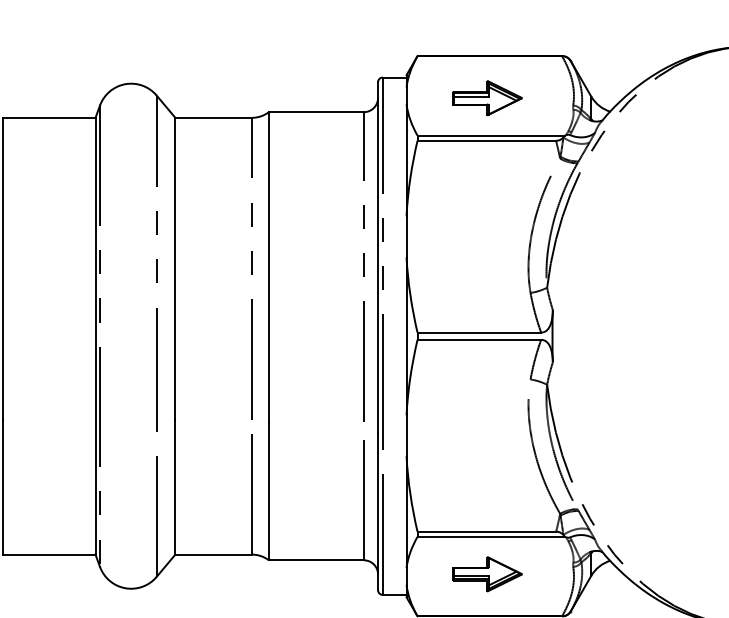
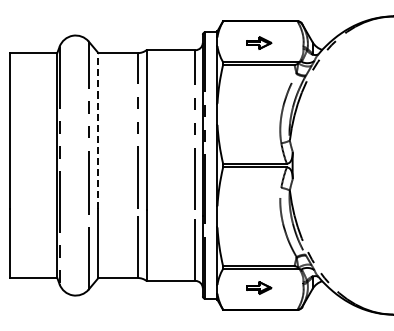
part: (486, 97) -> (258, 42), size x0.7
line: (175, 268) -> (98, 130), solid -> dashed
part: (486, 573) -> (258, 287), size x0.7

